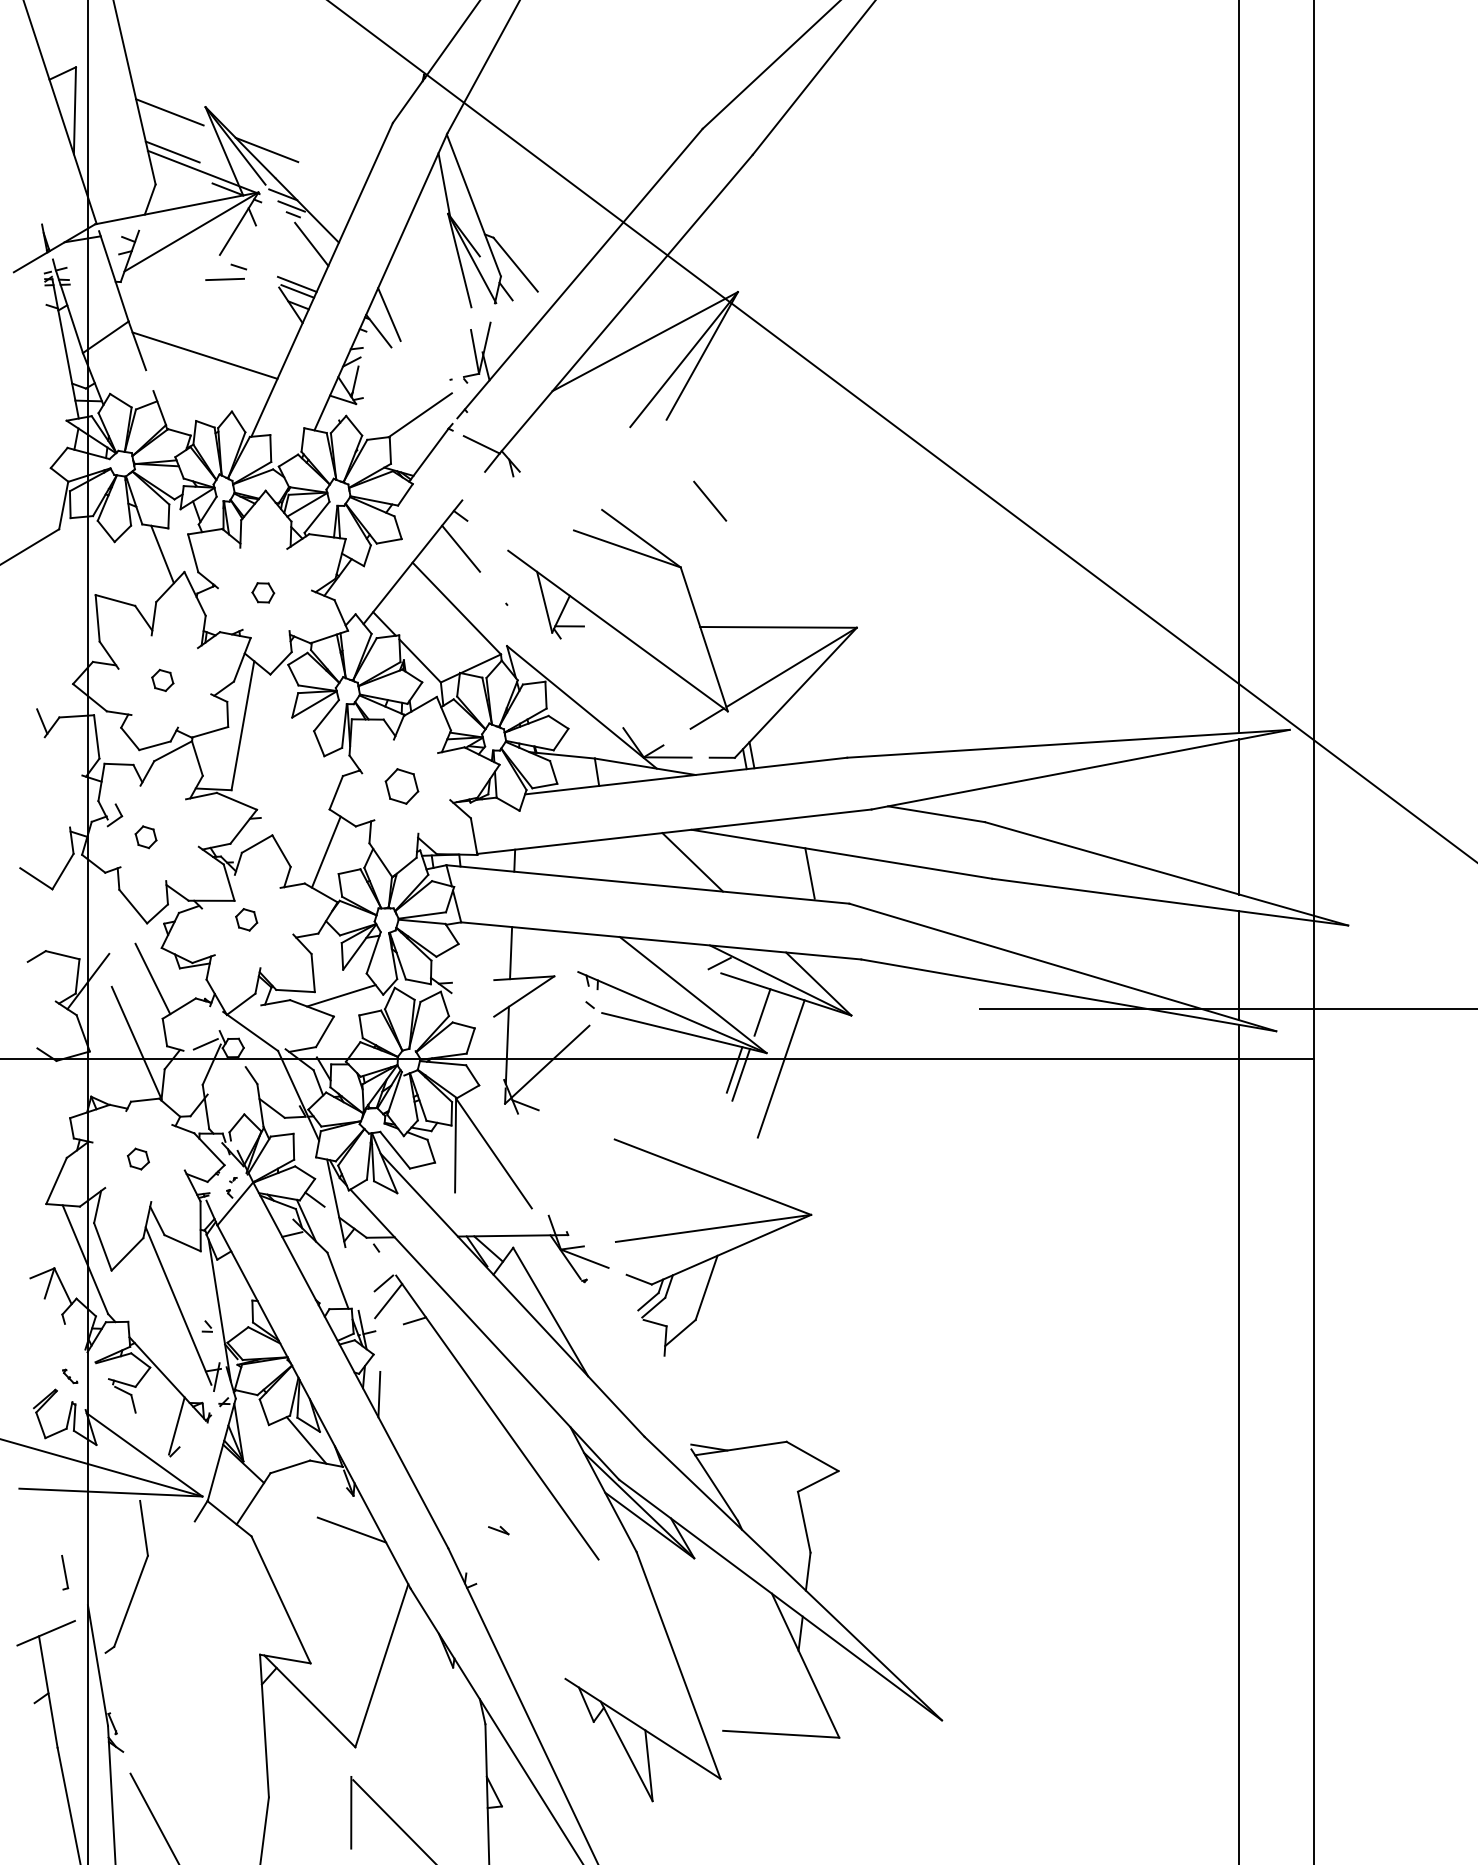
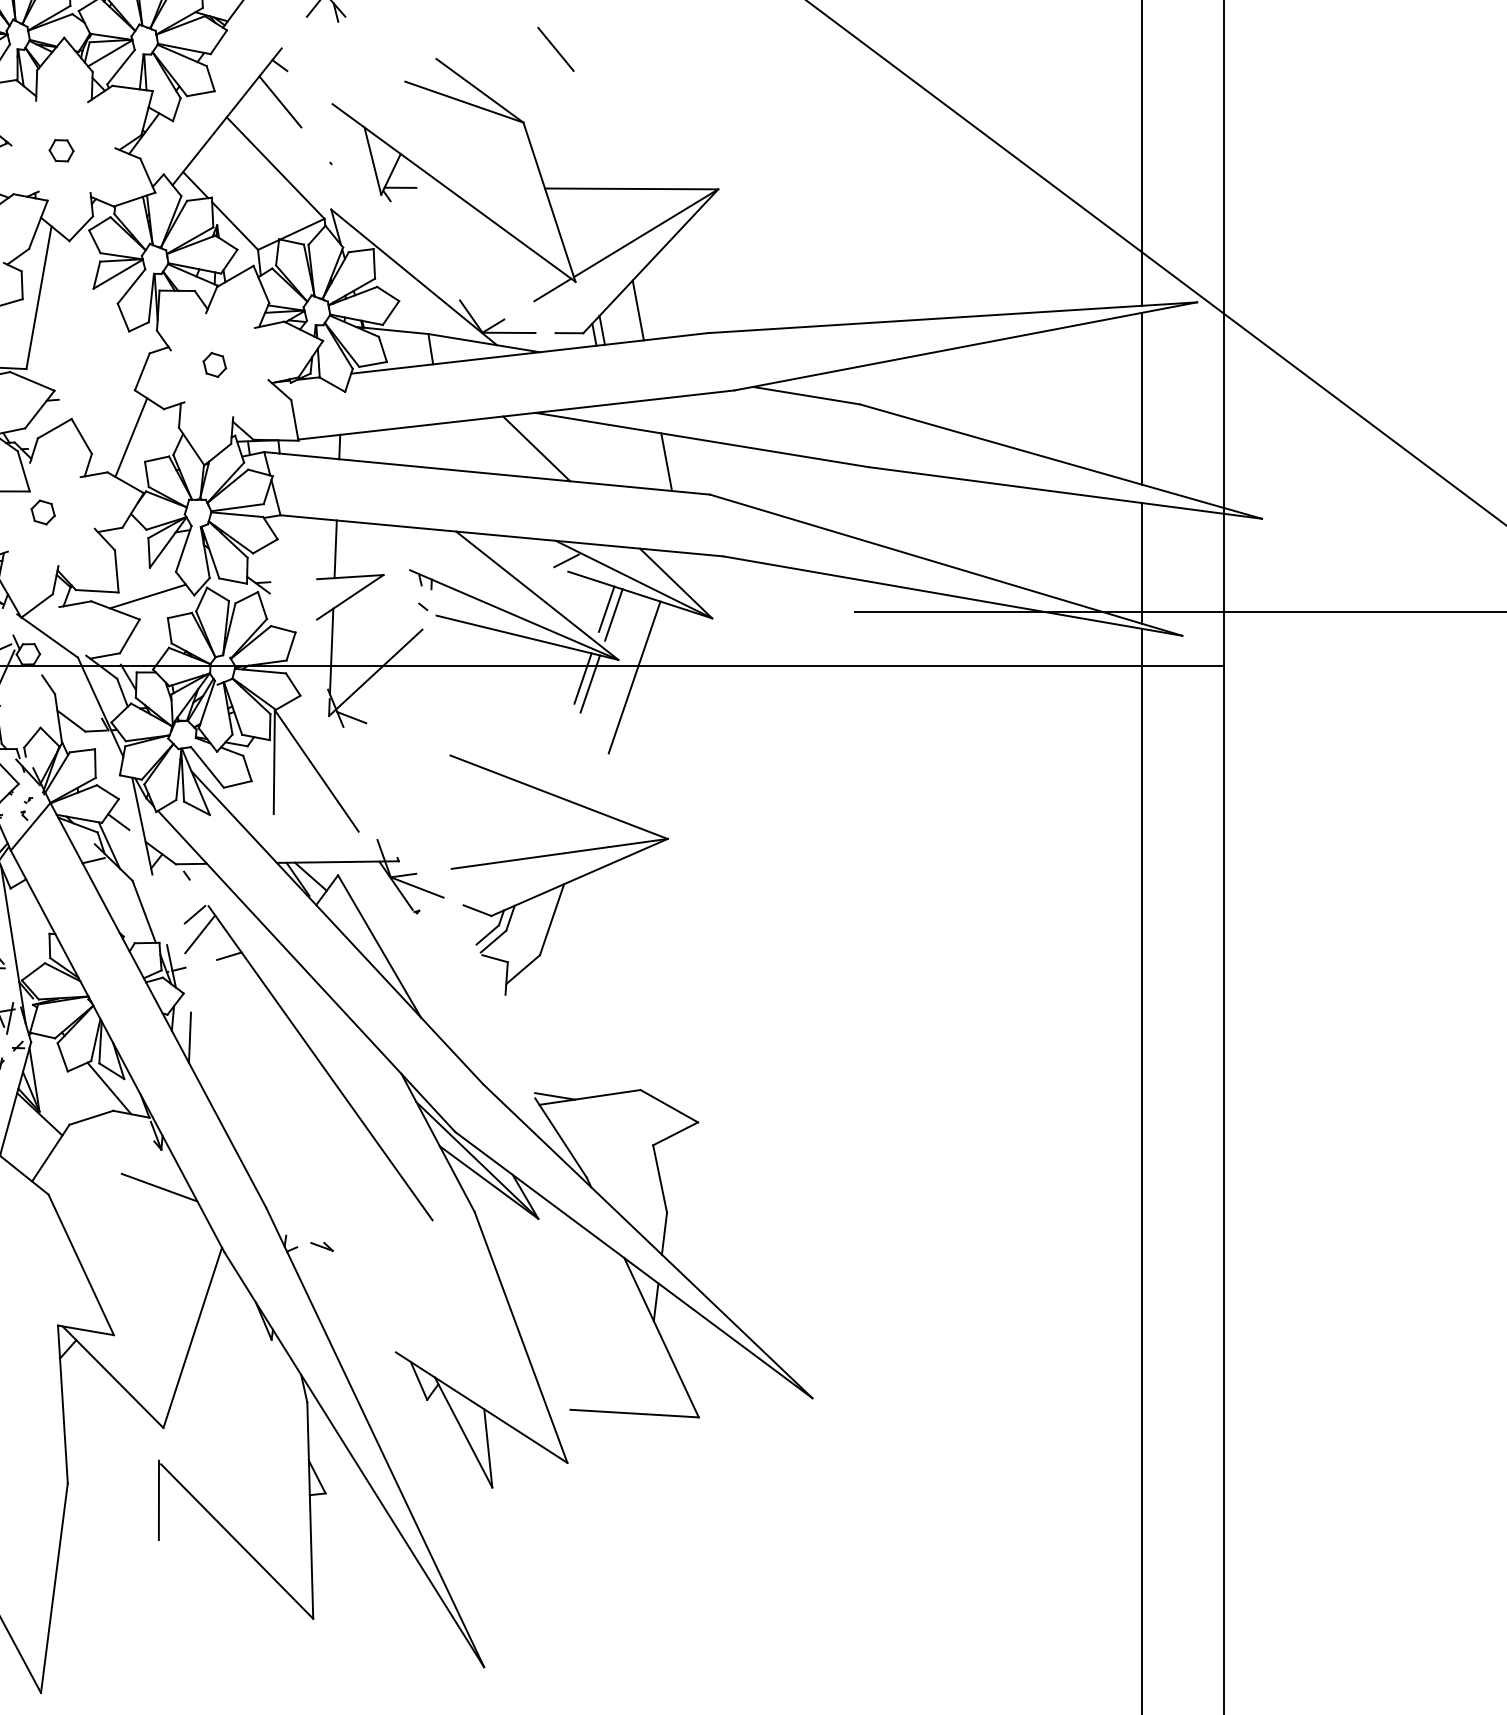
line: (784, 737) -> (638, 310), added
part: (401, 786) -> (214, 364), size x0.62
line: (755, 1006) -> (606, 608), added
part: (498, 1530) -> (321, 1246), moved

